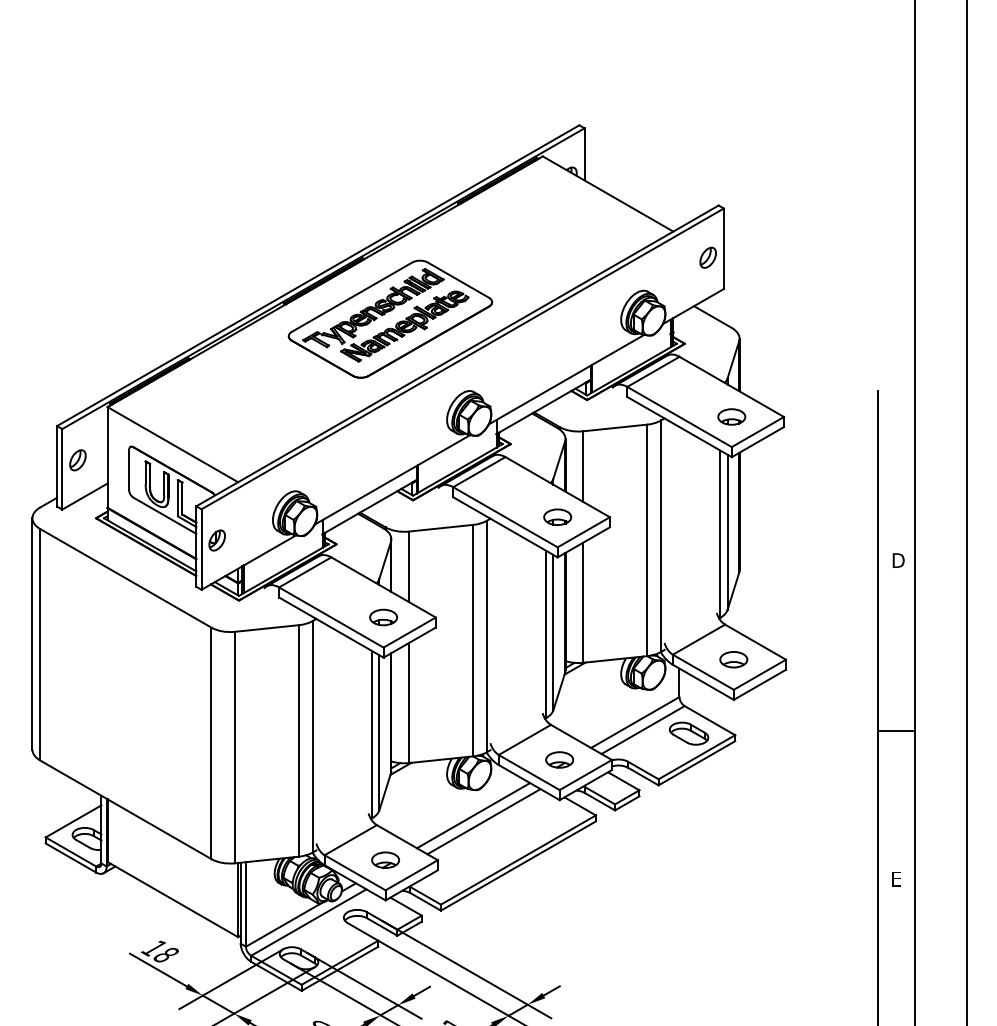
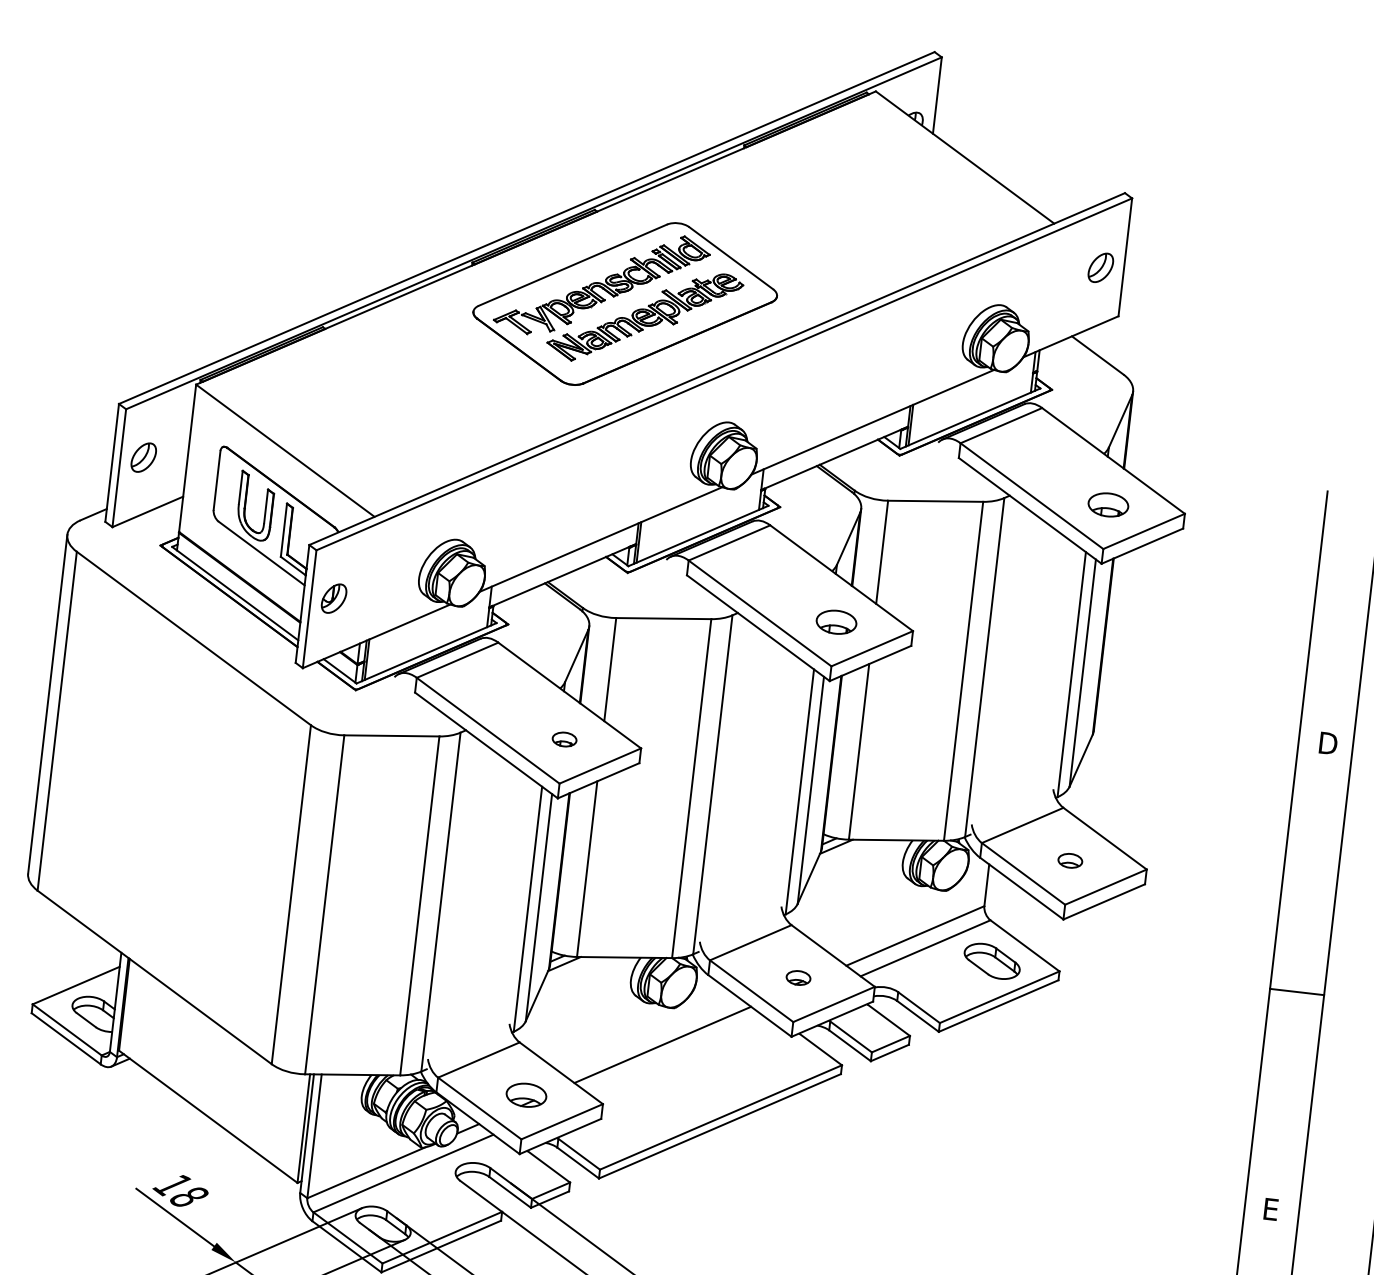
part: (383, 617) -> (564, 739), size x0.6
part: (733, 659) -> (1069, 860), size x0.6
part: (559, 759) -> (798, 977), size x0.6
line: (483, 821) -> (676, 1055), removed

